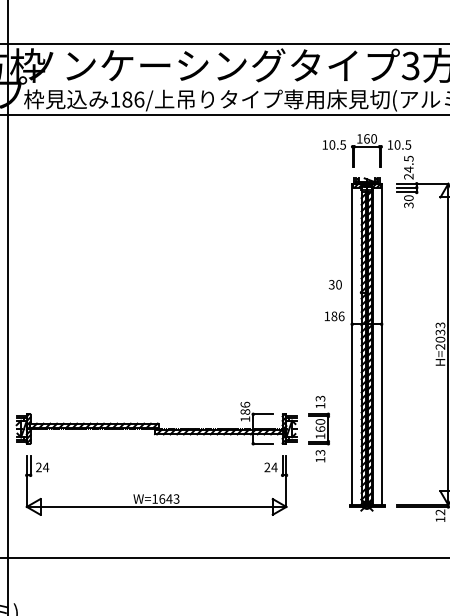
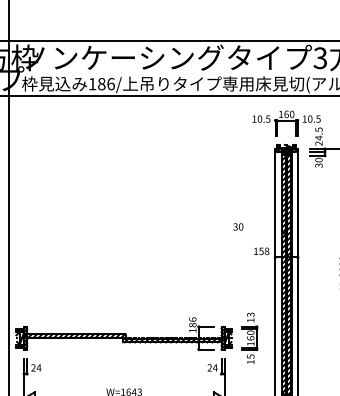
text: (334, 284) -> (237, 226), moved
text: (337, 315) -> (263, 250), 186 -> 158
text: (319, 452) -> (250, 356), 13 -> 15

